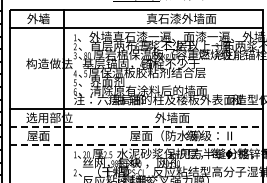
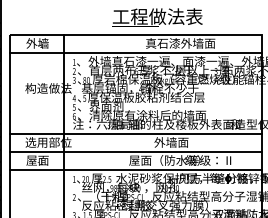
line: (137, 126) -> (136, 151), dashed -> solid
line: (137, 144) -> (136, 169), dashed -> solid

